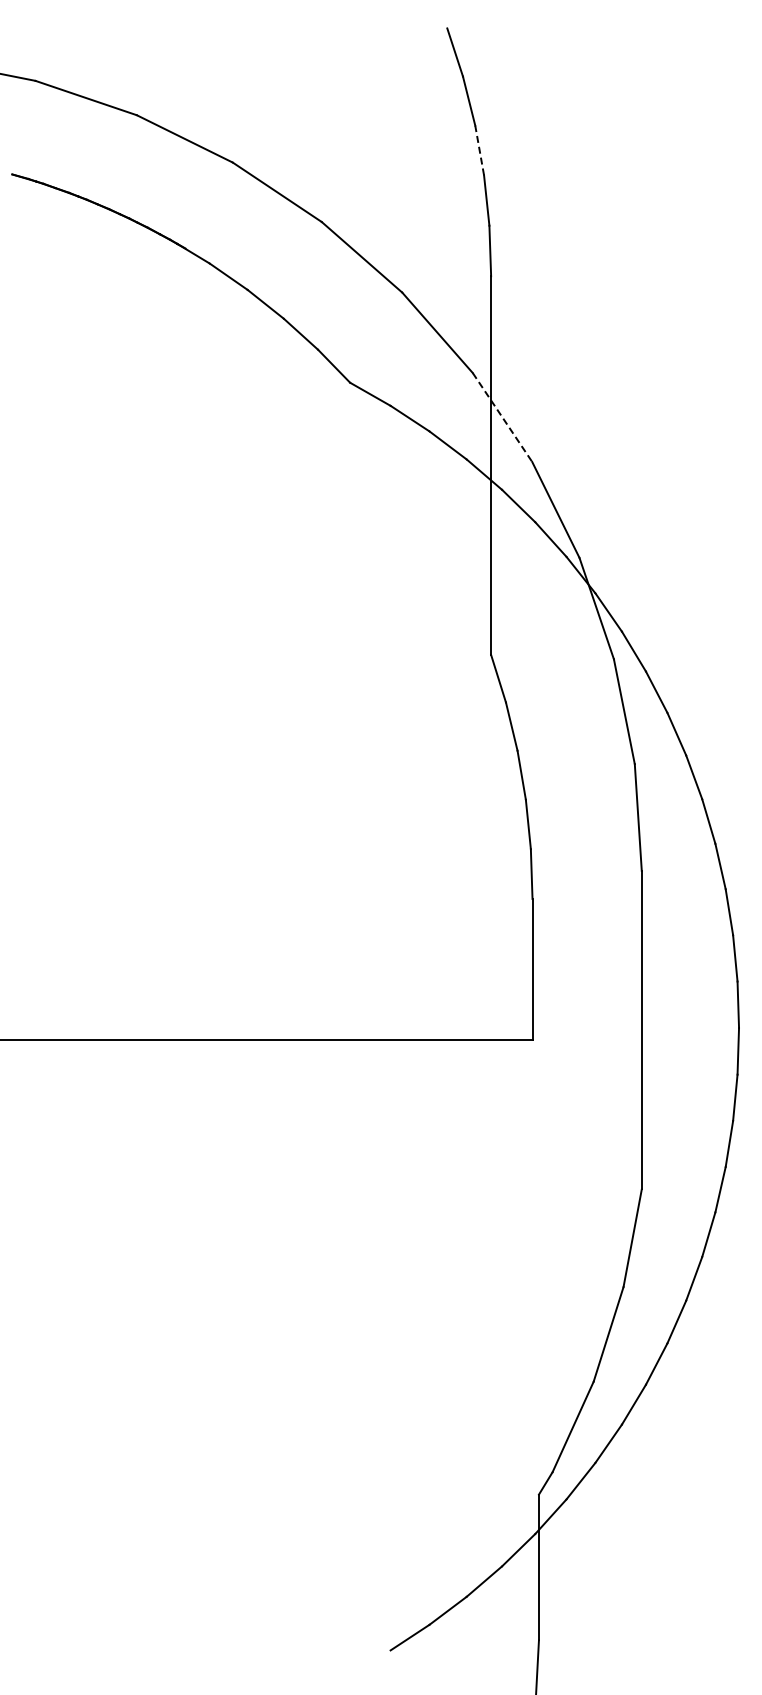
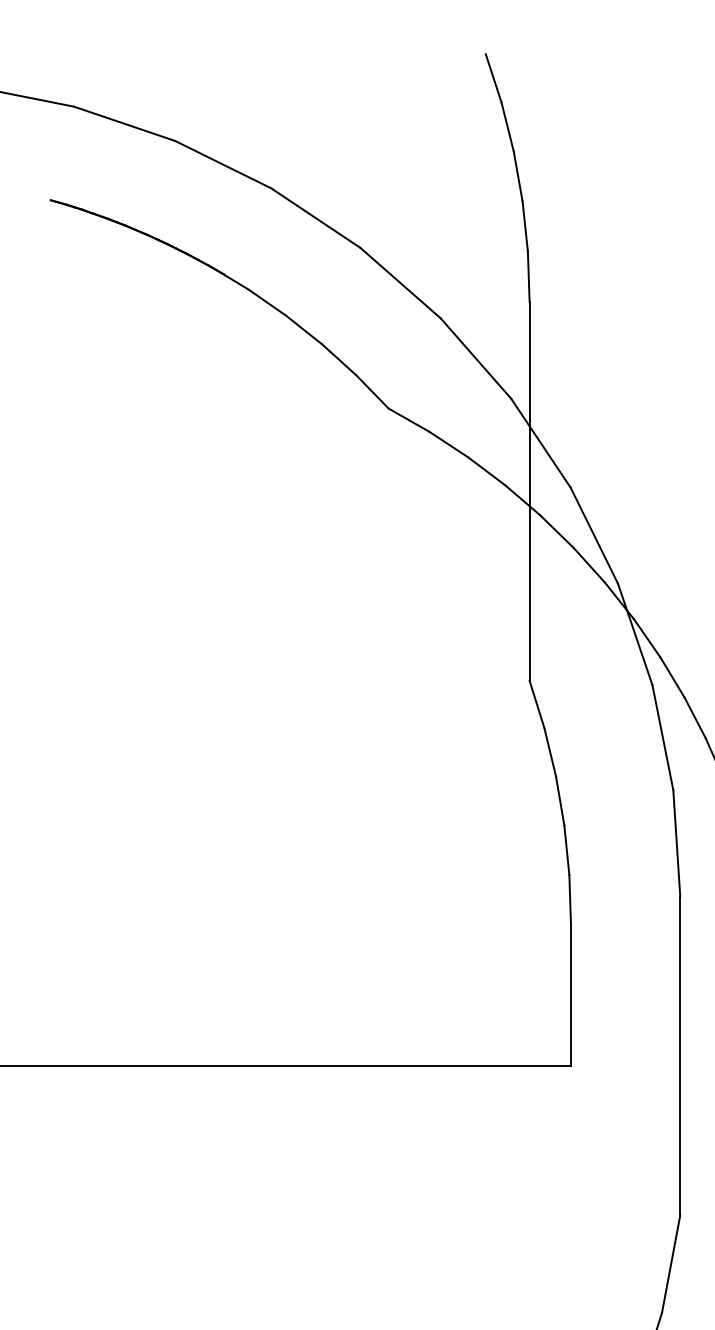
line: (479, 149) -> (517, 175), dashed -> solid
line: (502, 417) -> (540, 443), dashed -> solid

